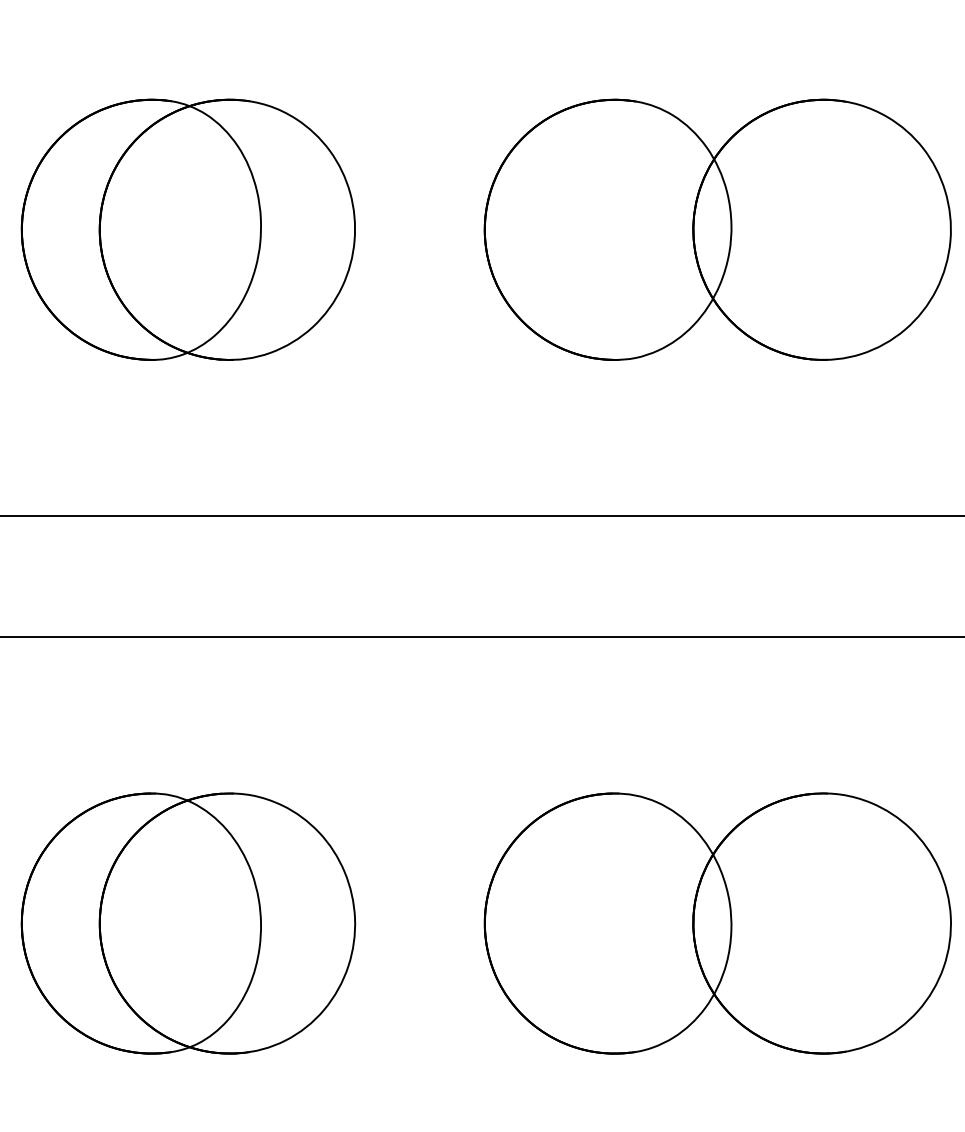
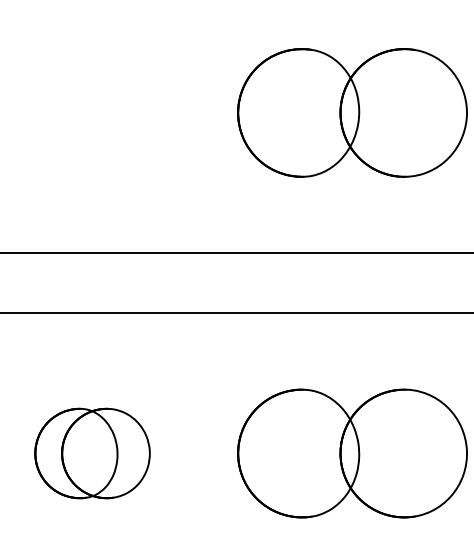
part: (188, 228) -> (92, 112), removed
part: (188, 923) -> (92, 453), size x0.7

